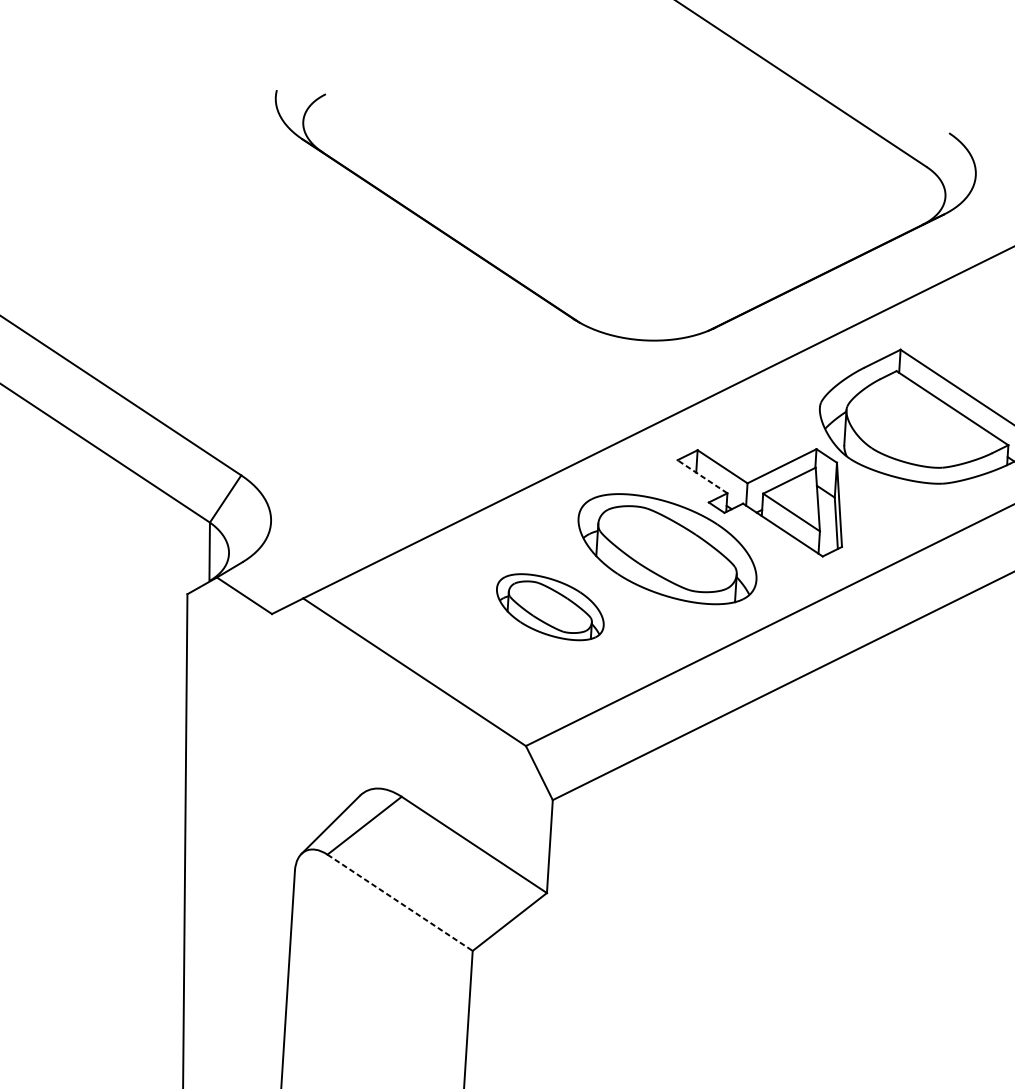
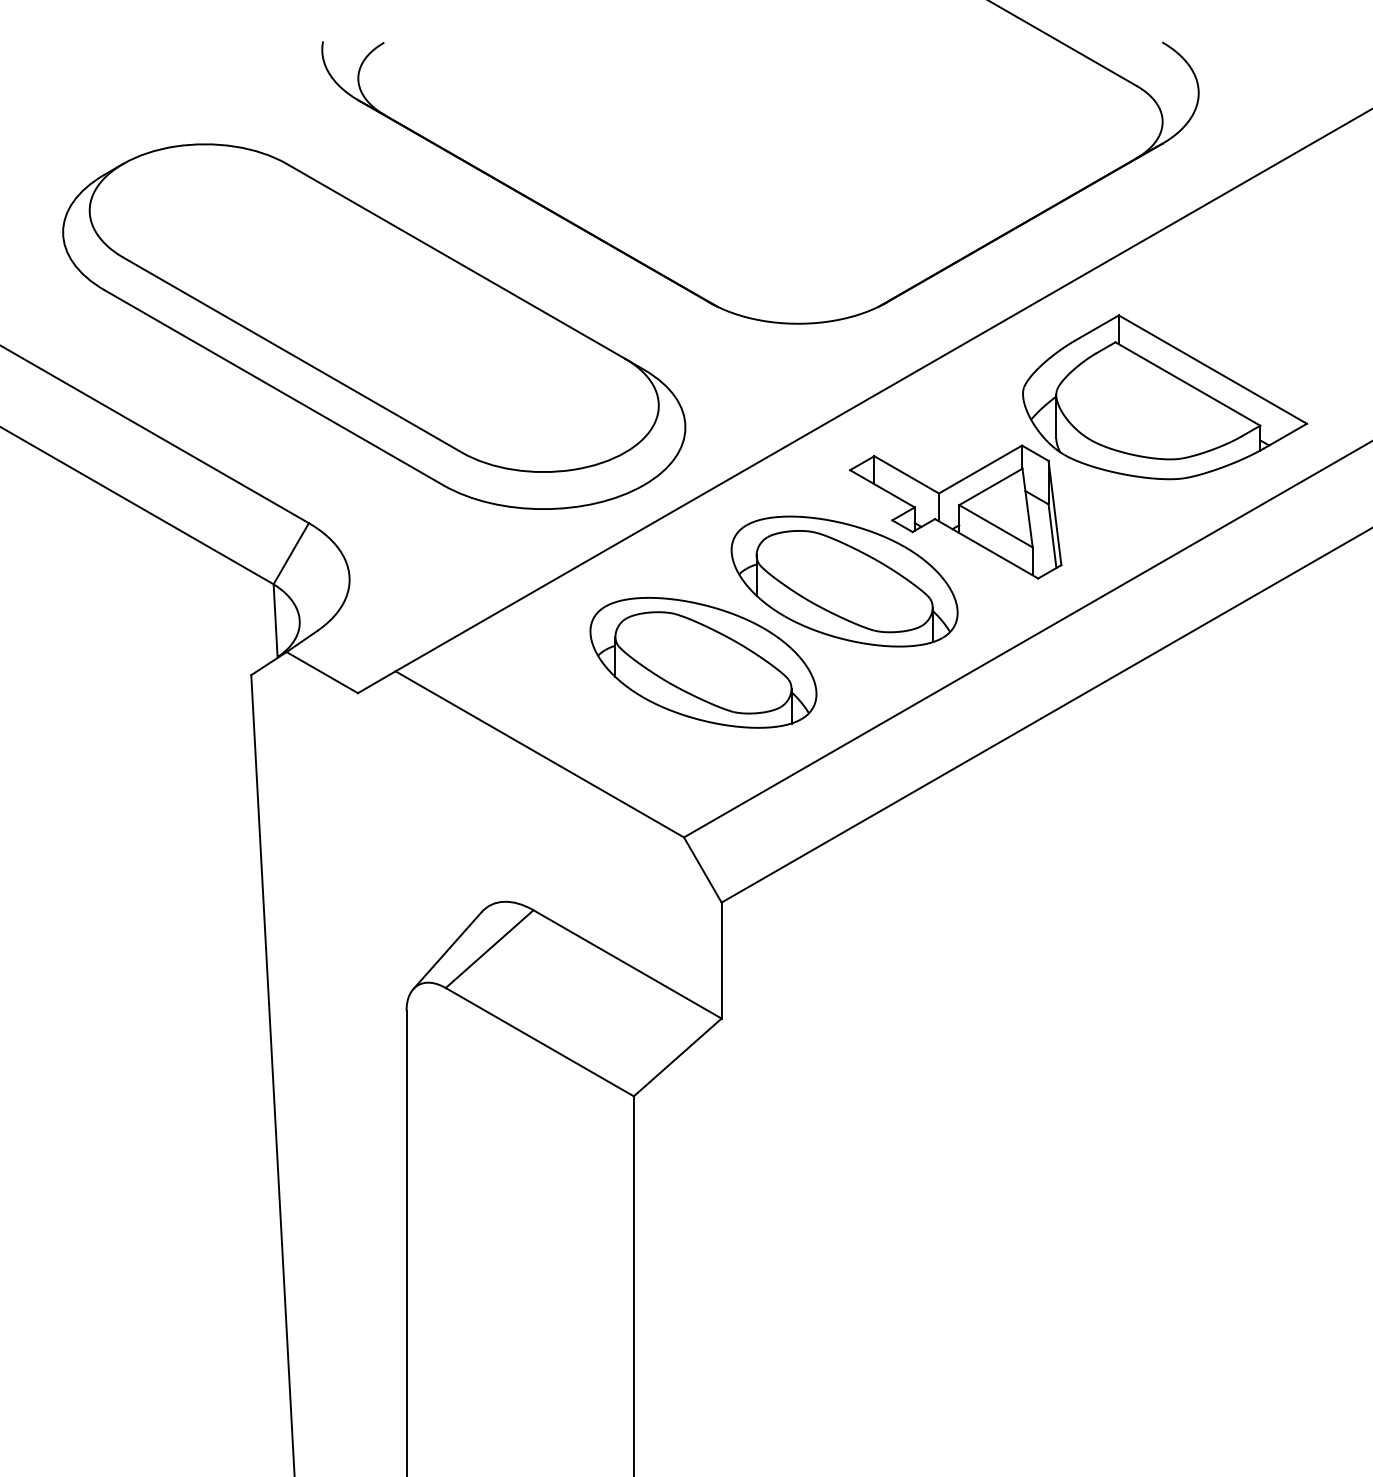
part: (303, 321) -> (374, 326), added
line: (702, 476) -> (882, 488), dashed -> solid
part: (550, 606) -> (703, 662), size x1.67
line: (399, 903) -> (539, 1042), dashed -> solid

